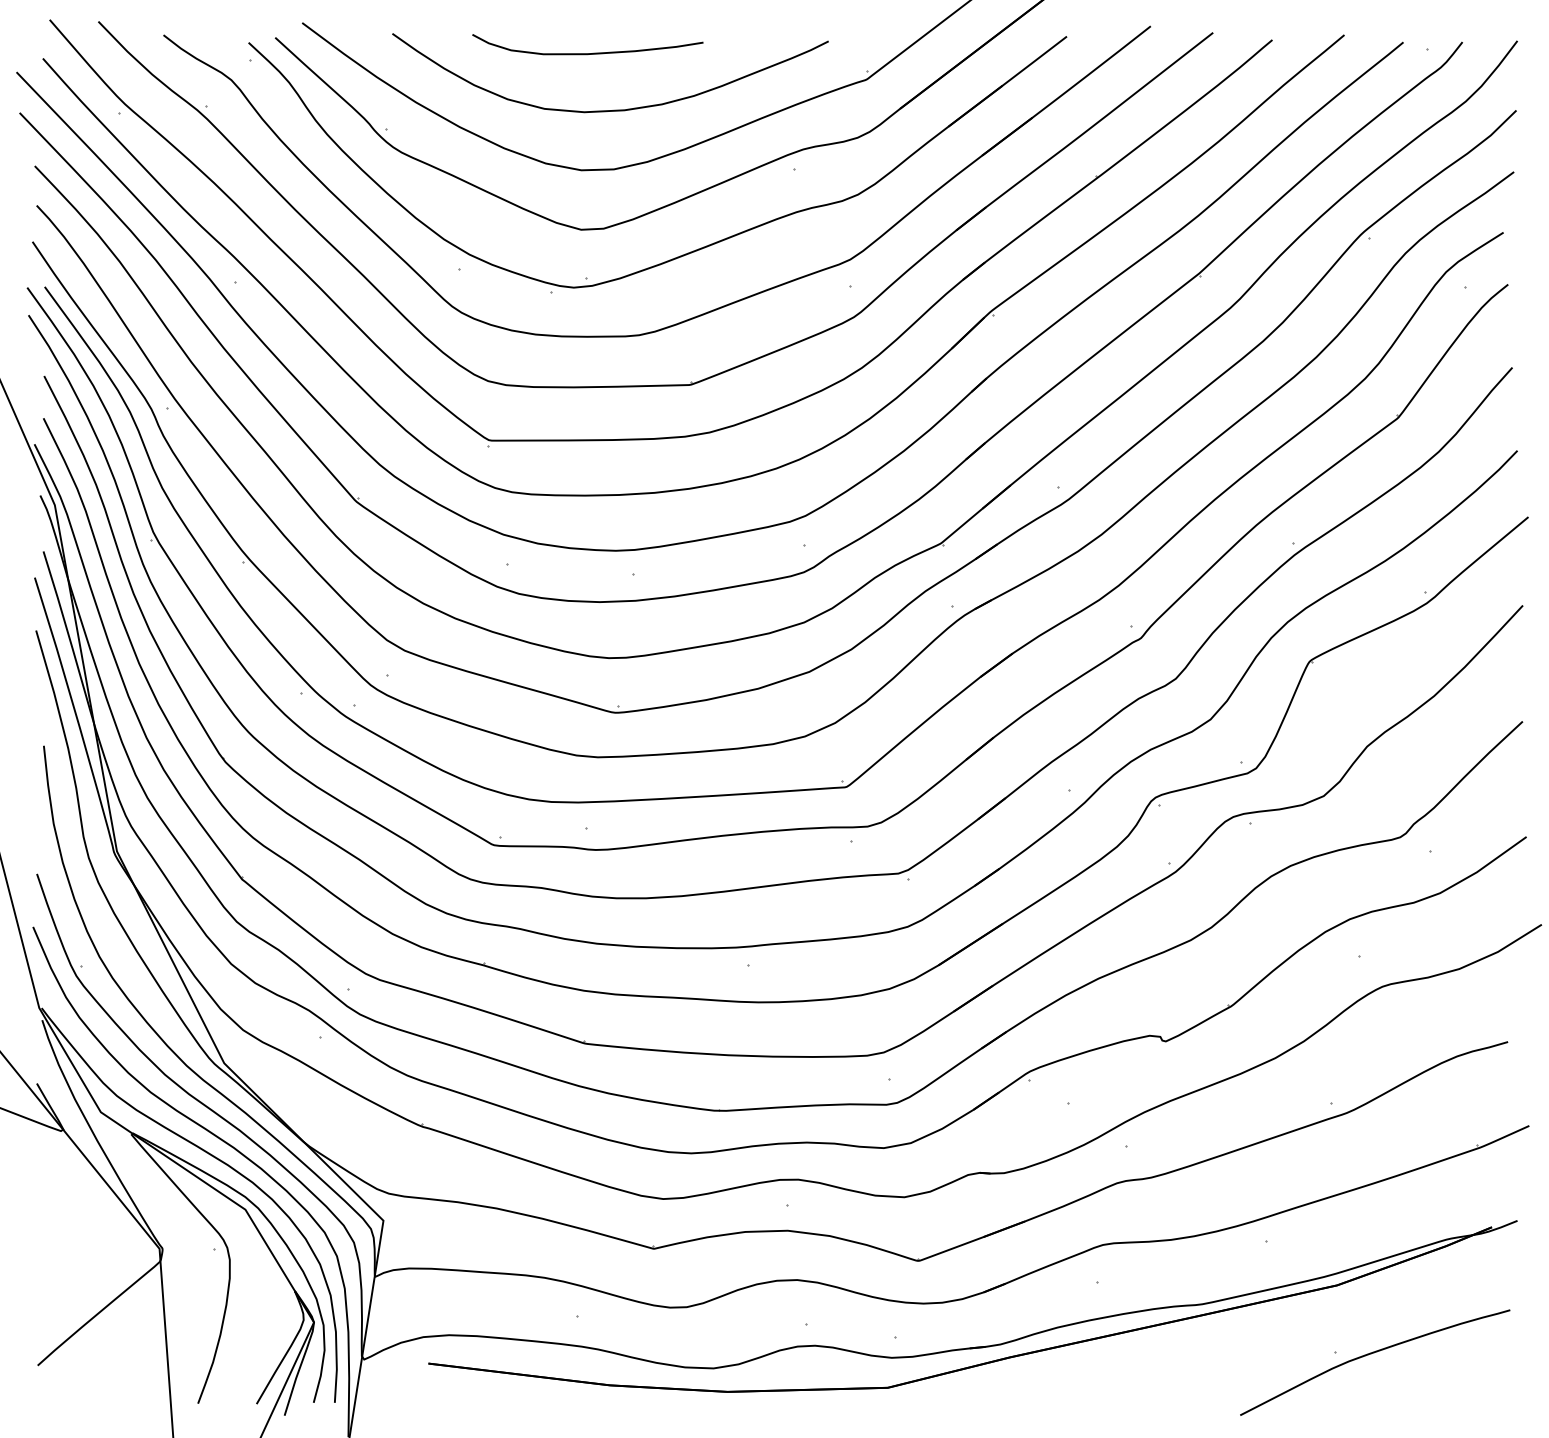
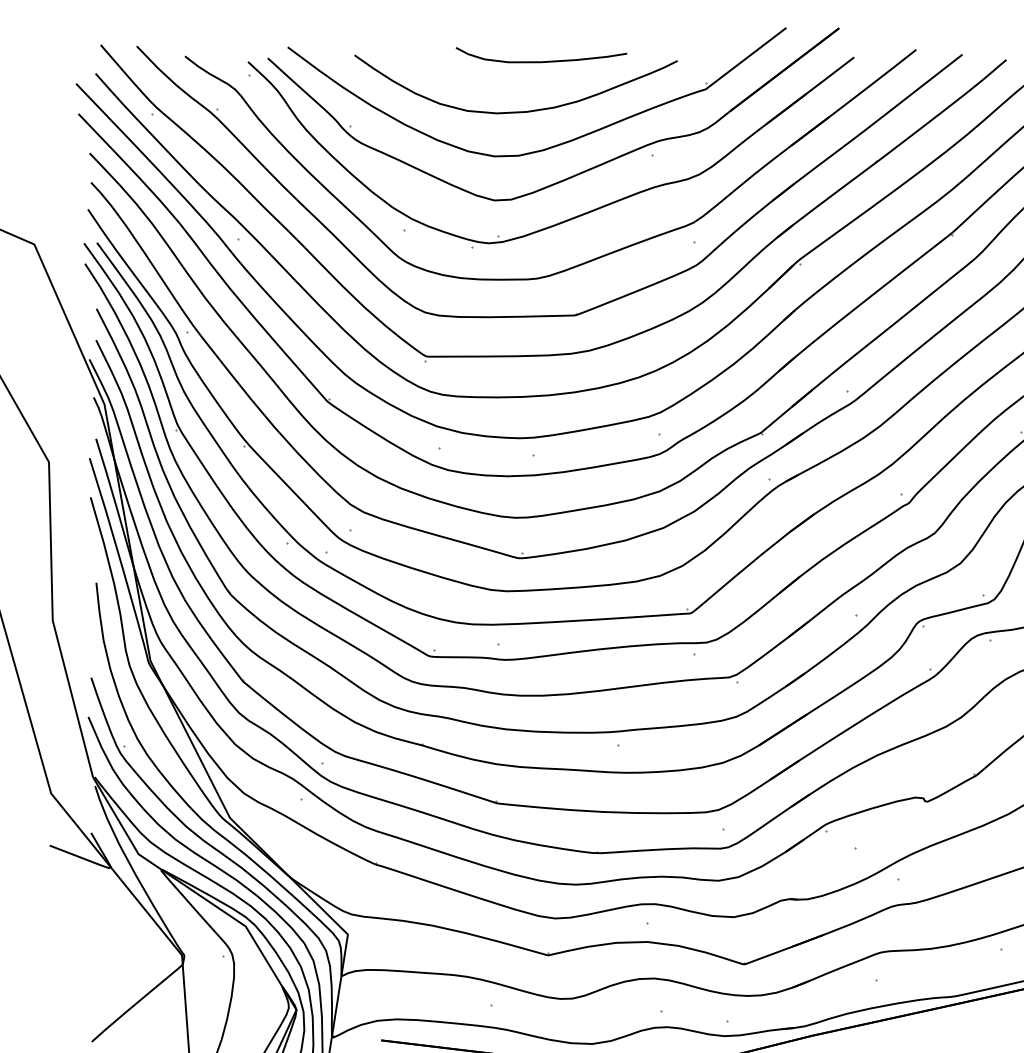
curve: (587, 53) -> (541, 61), moved

